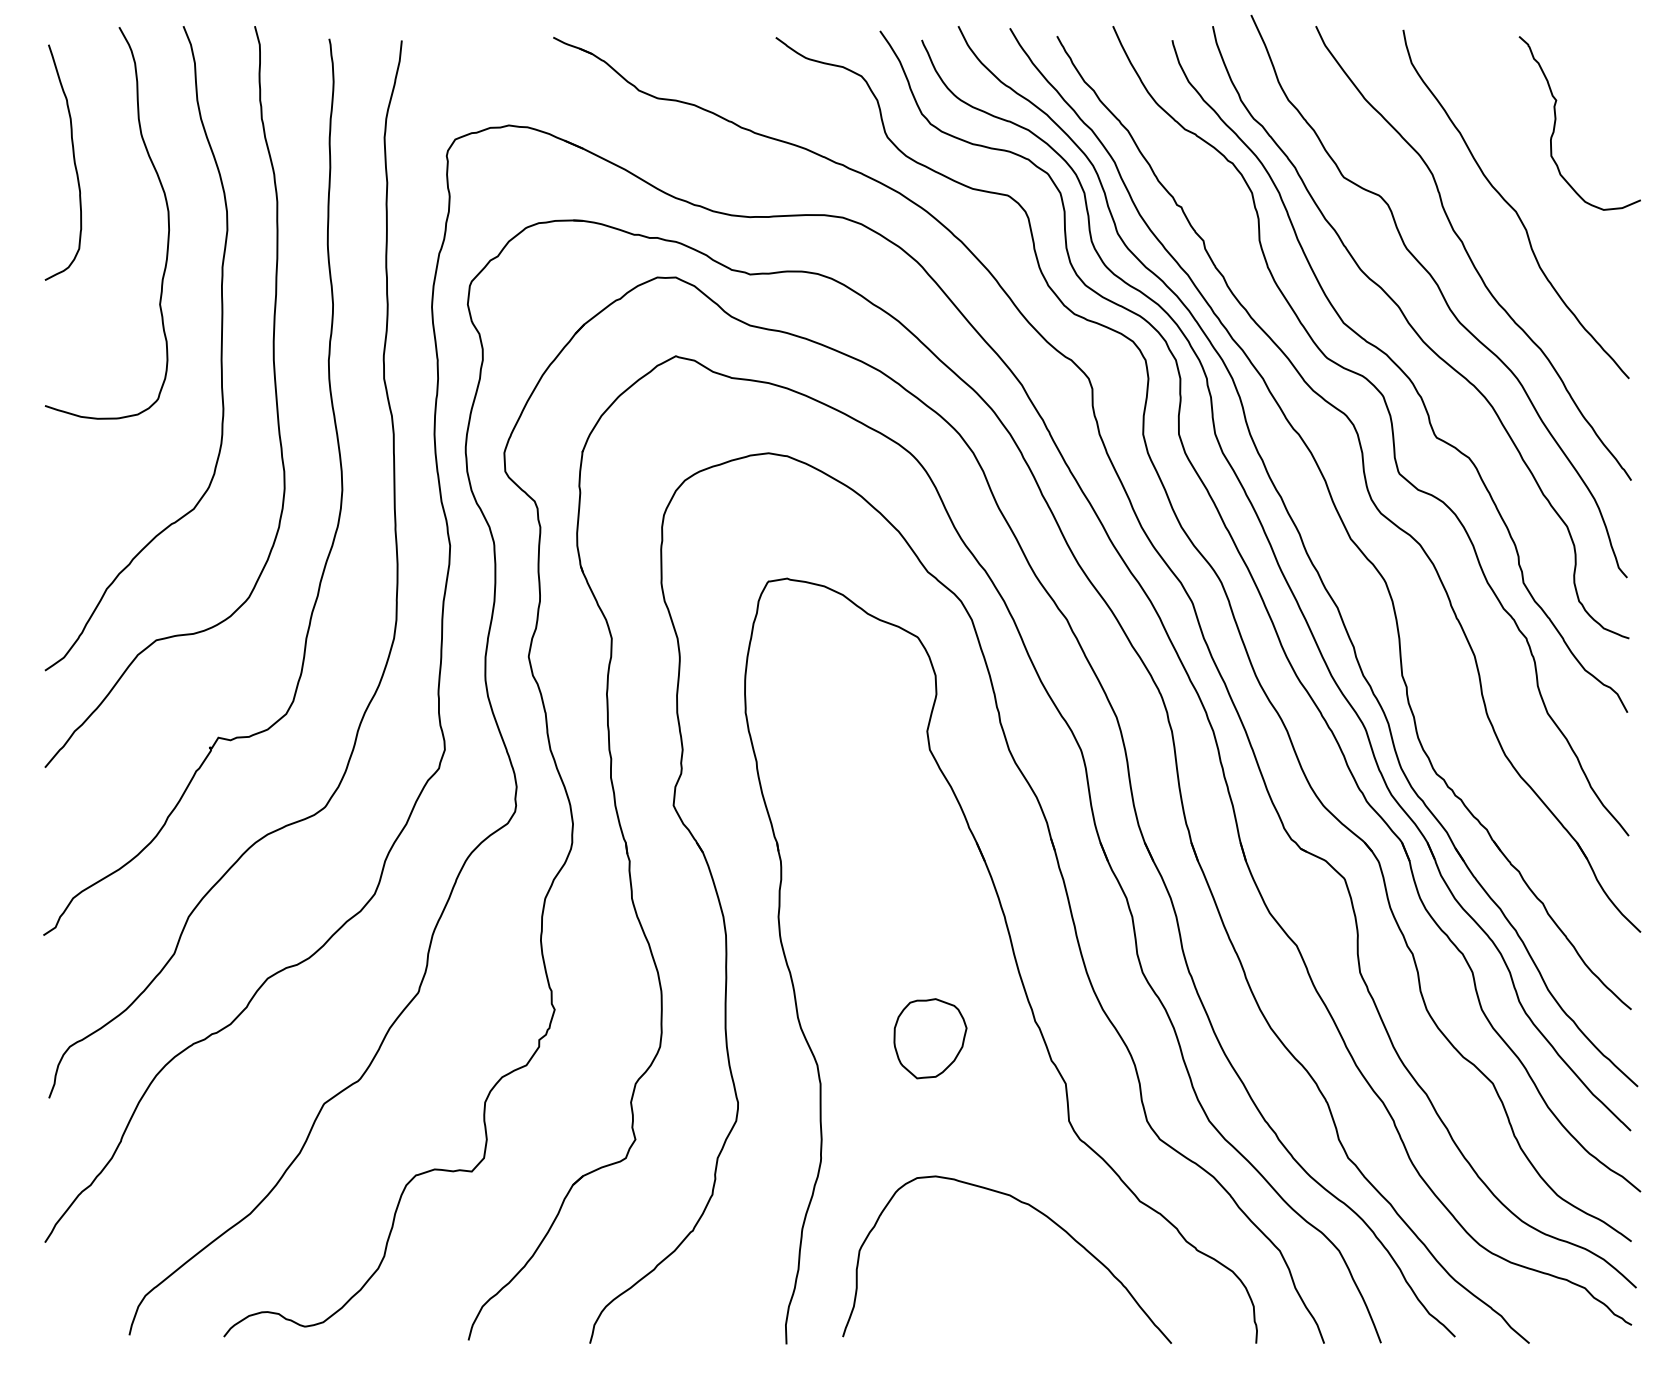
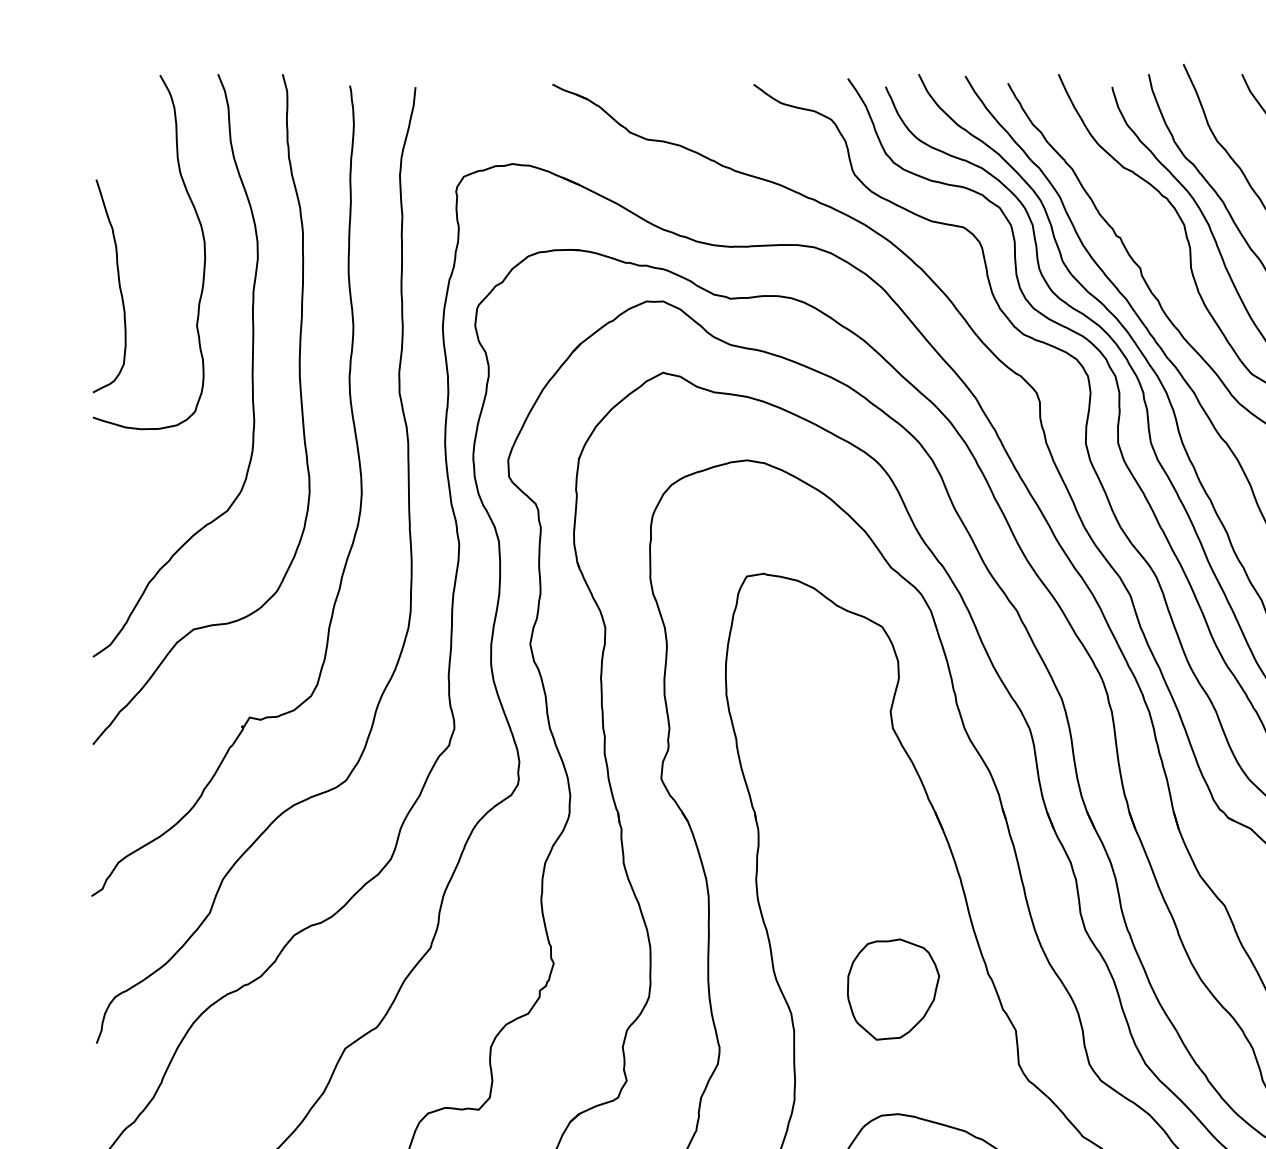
curve: (73, 162) -> (118, 286), moved
part: (930, 1038) -> (893, 989), size x1.4

